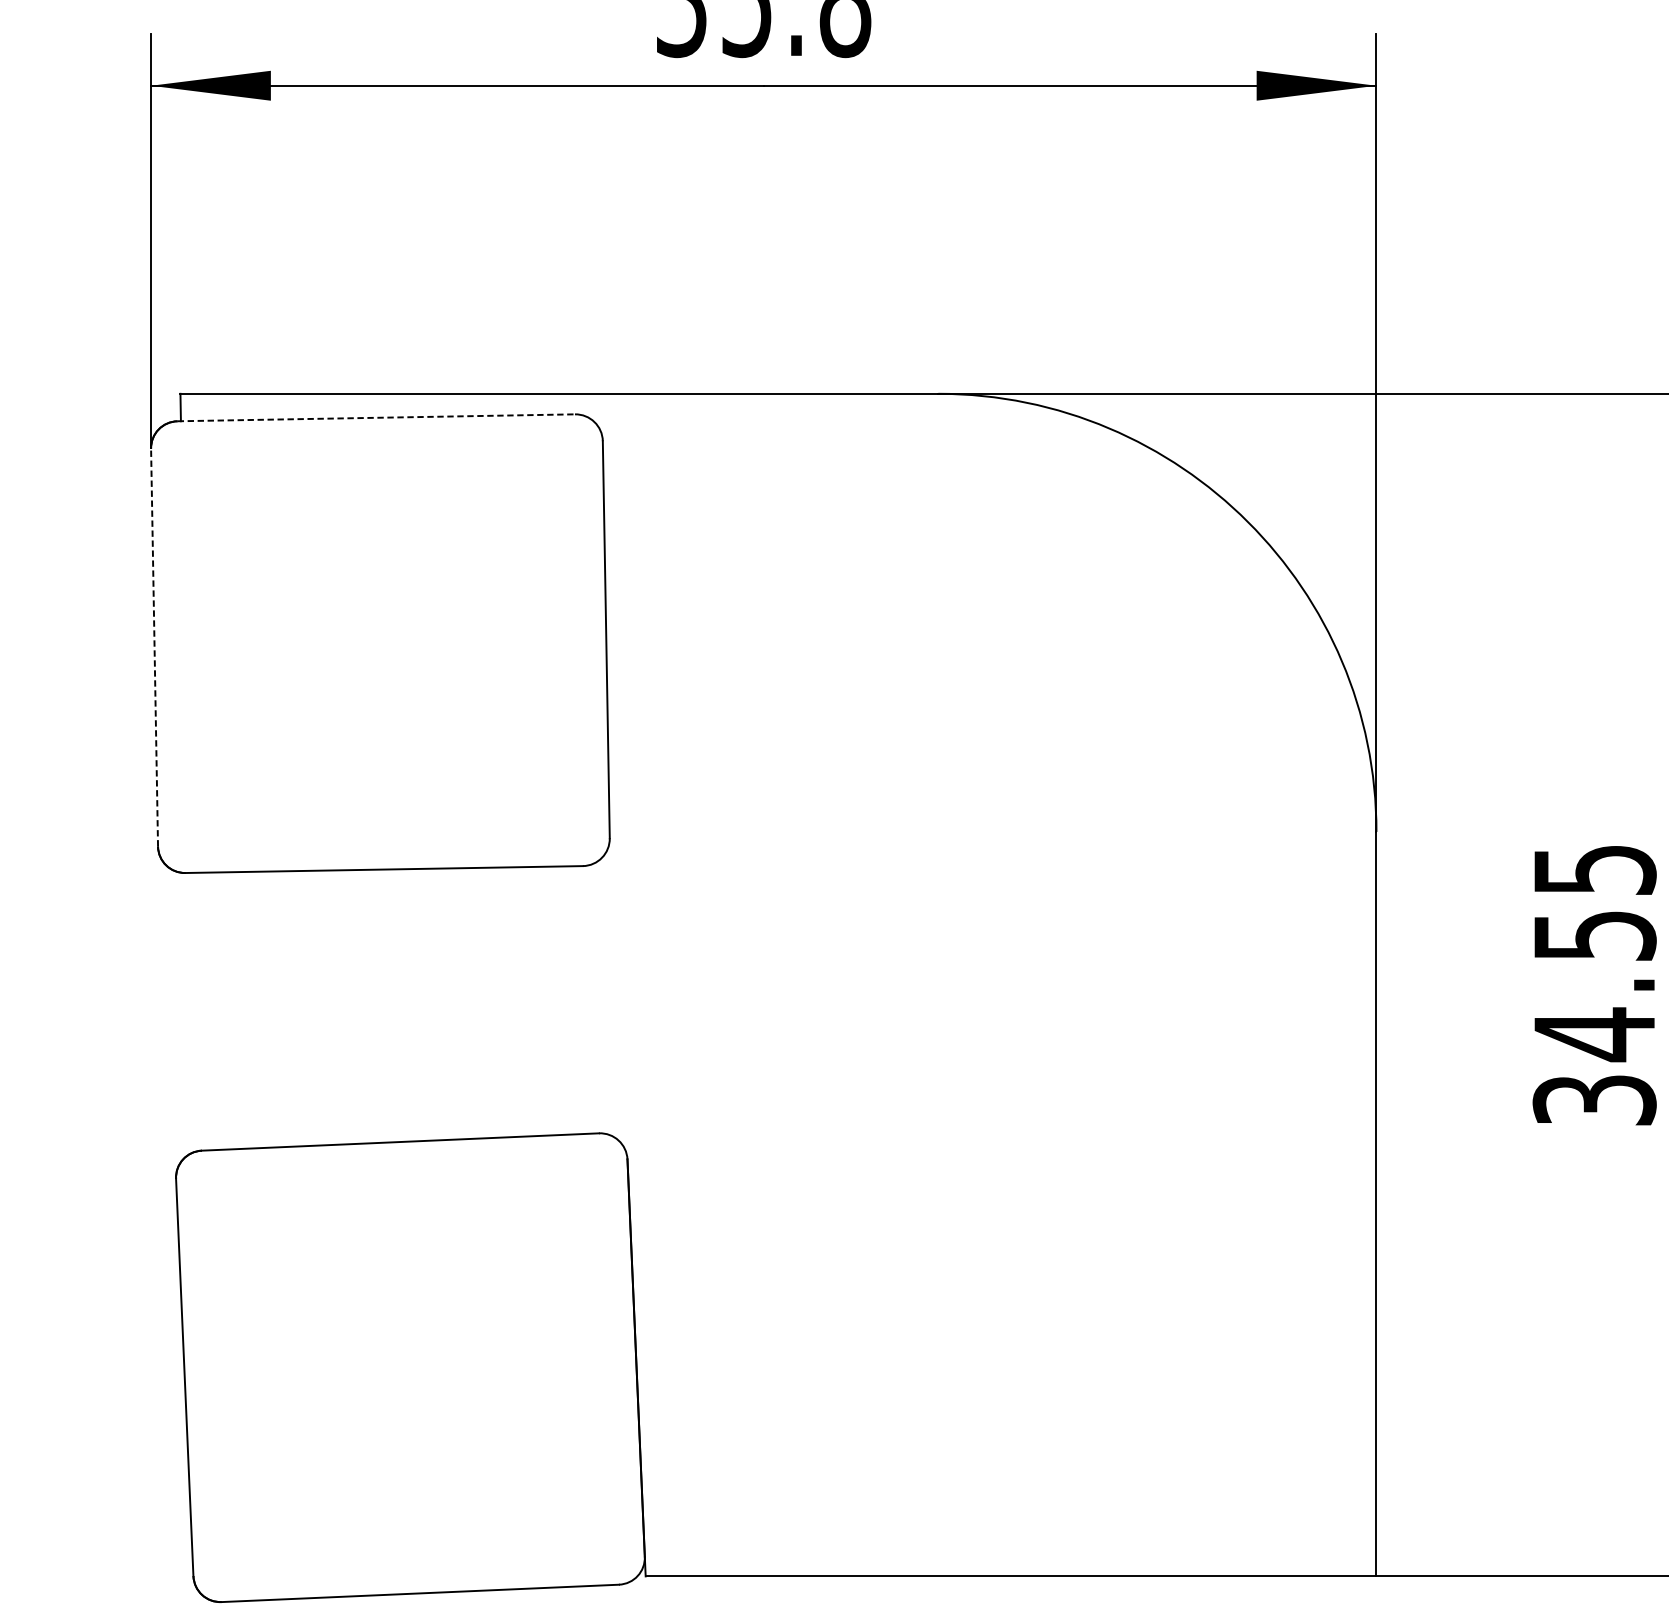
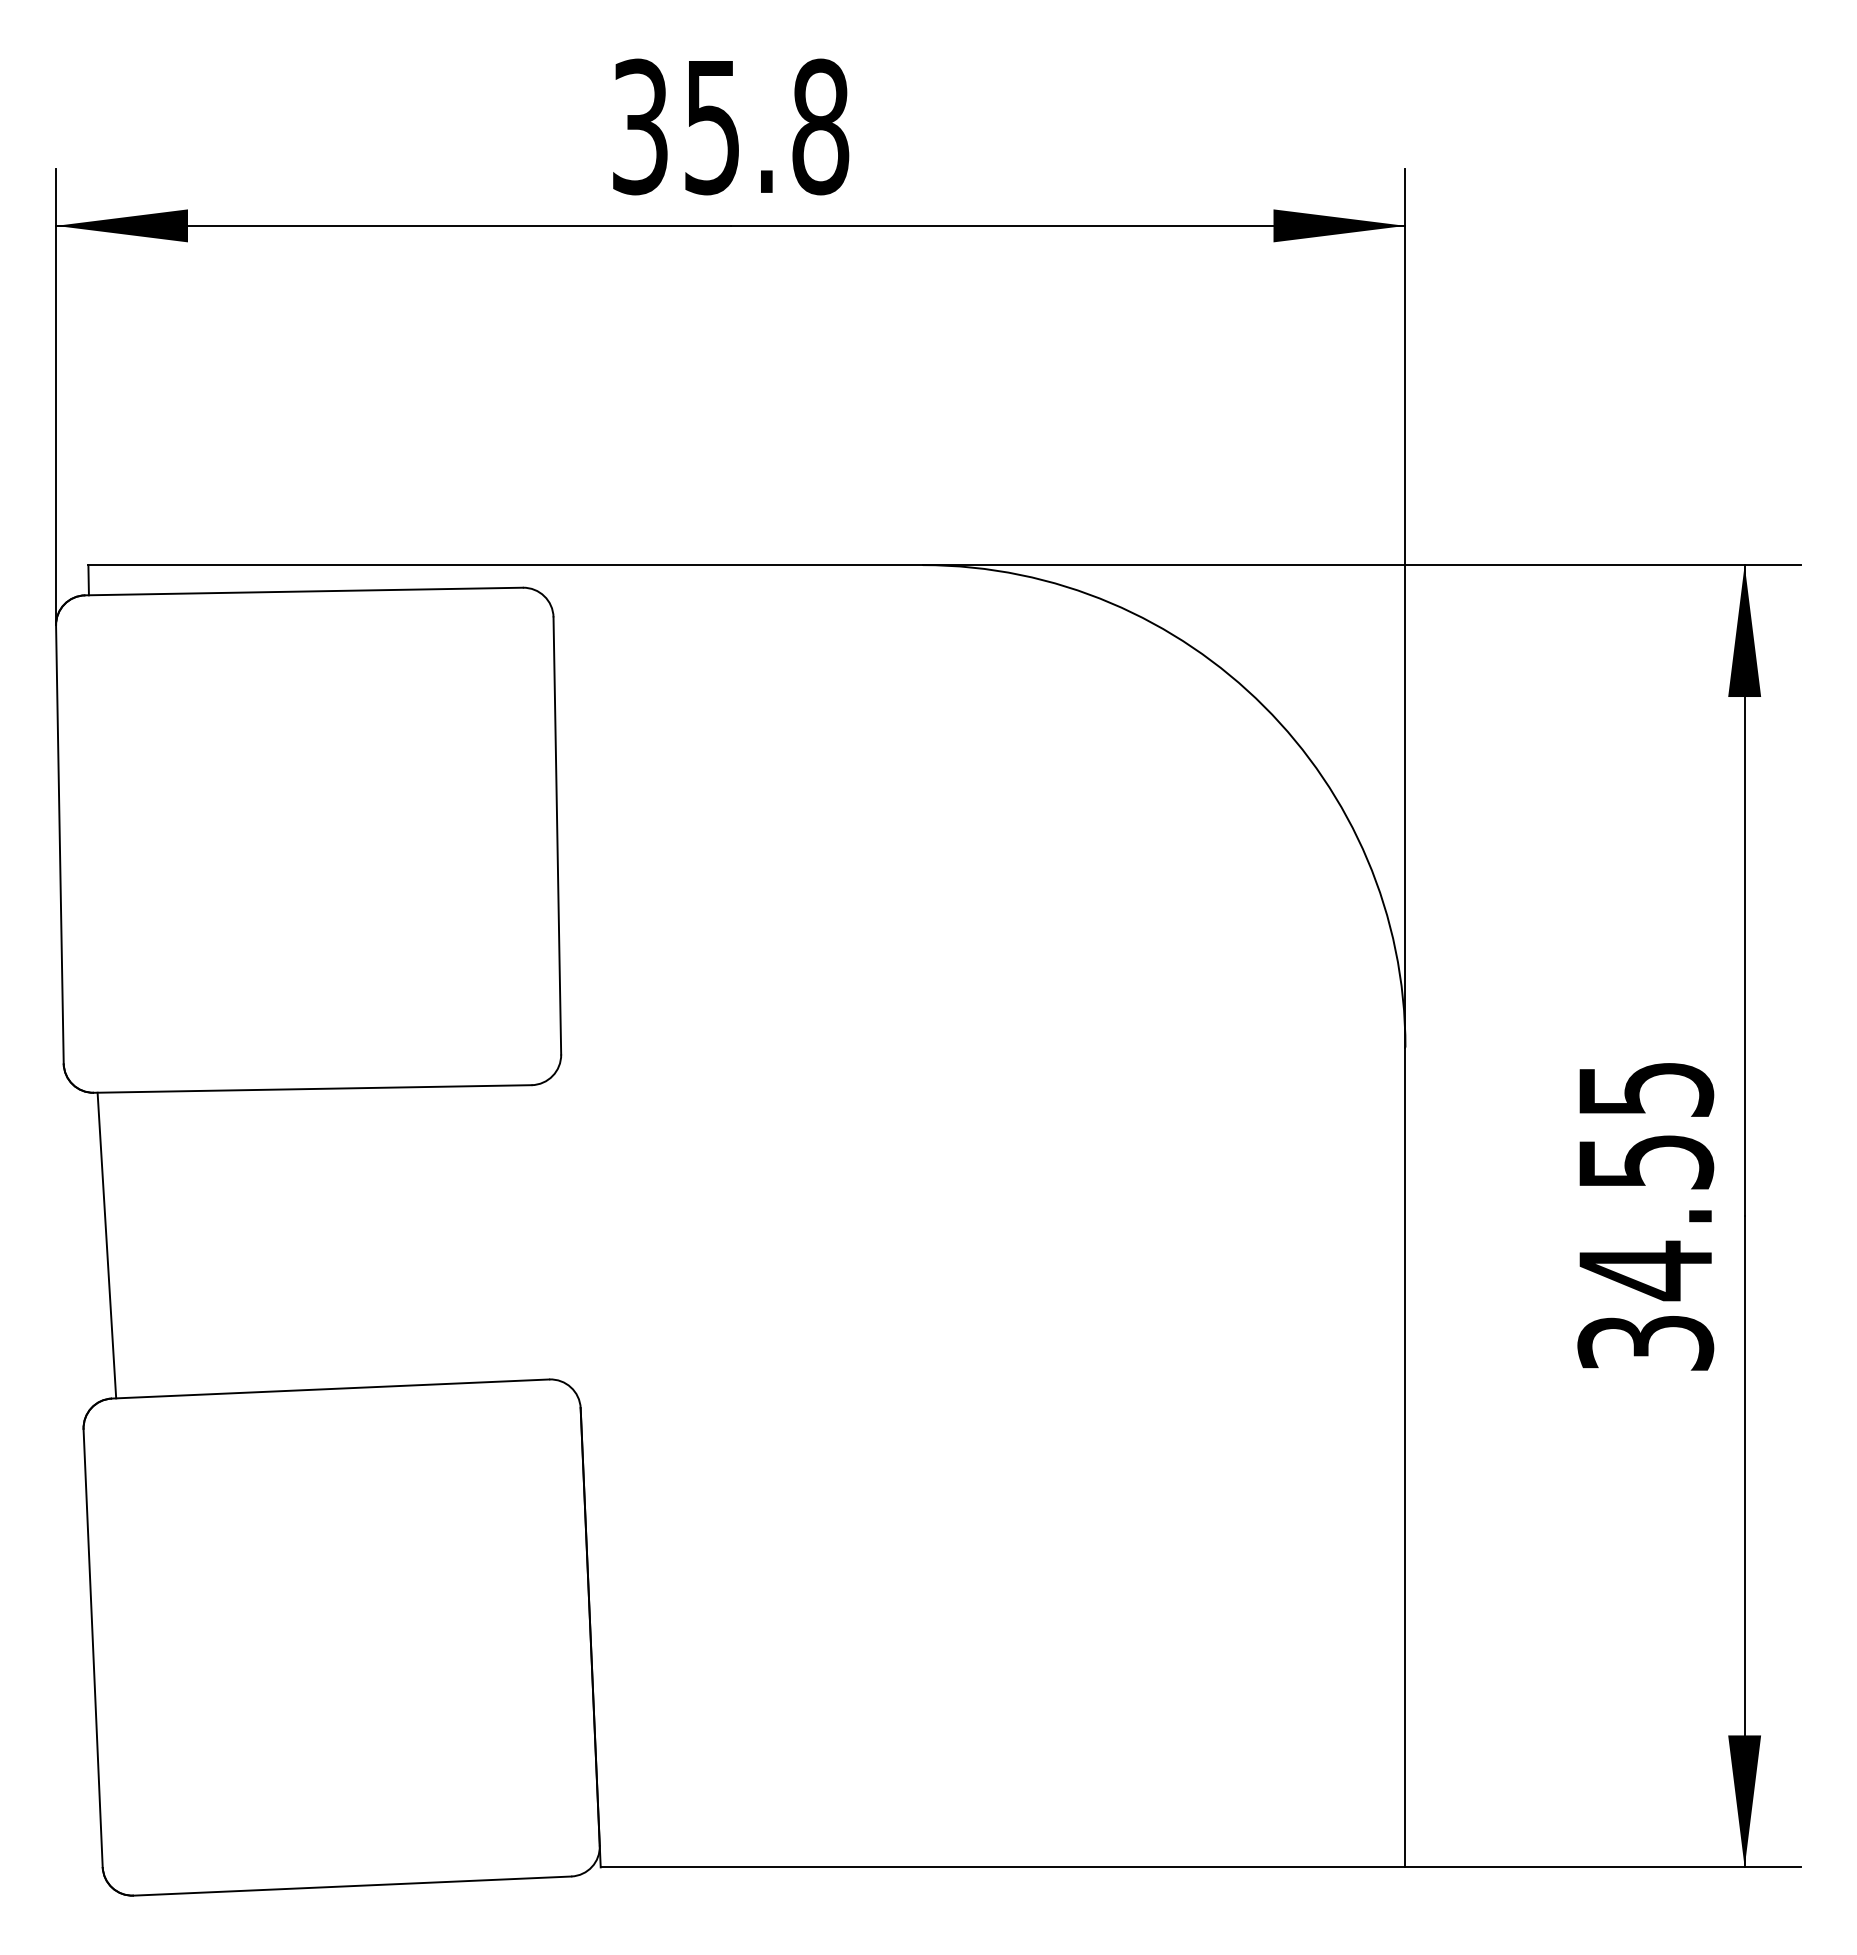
line: (376, 417) -> (304, 591), dashed -> solid
line: (154, 647) -> (59, 844), dashed -> solid
line: (196, 1011) -> (106, 1245), added

